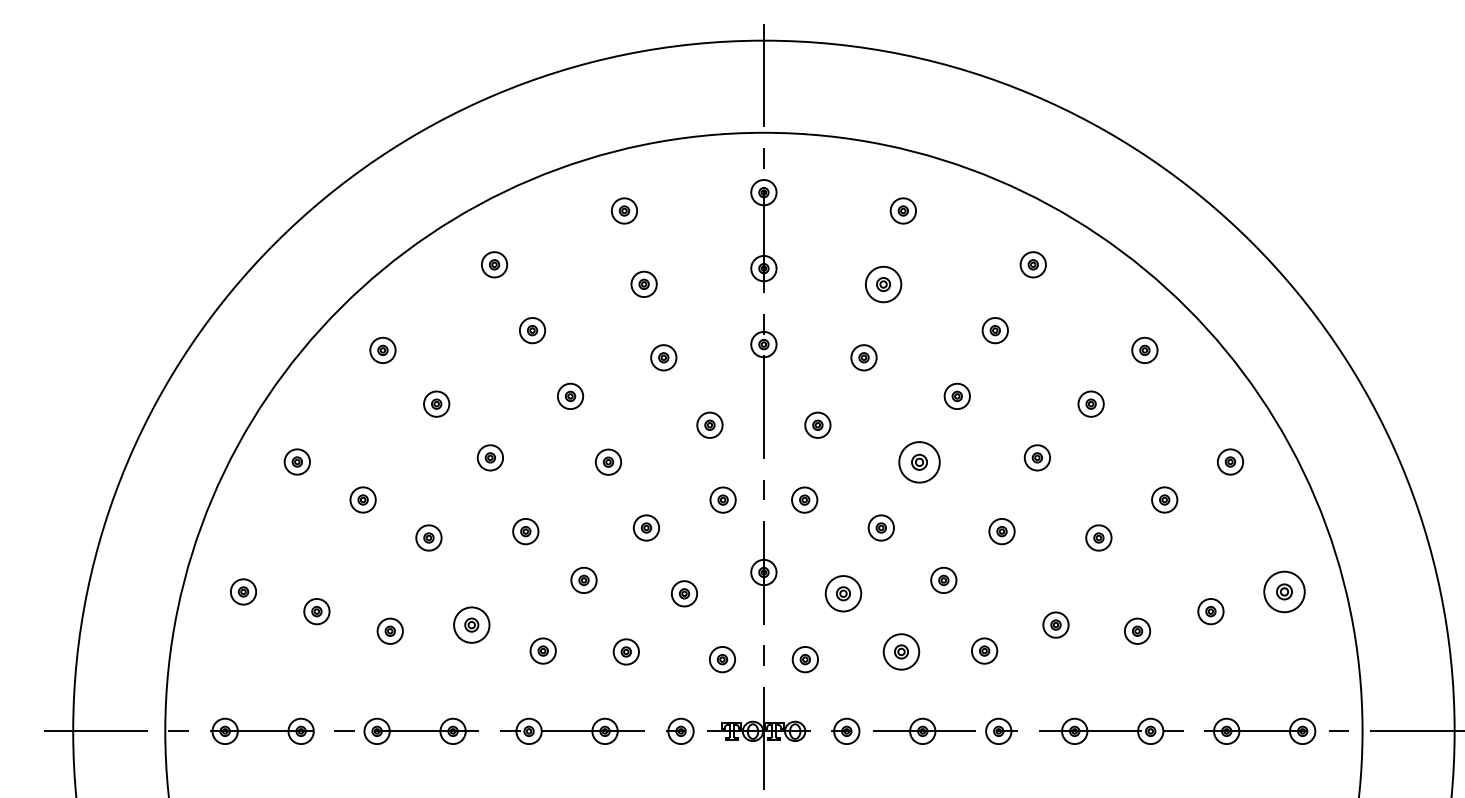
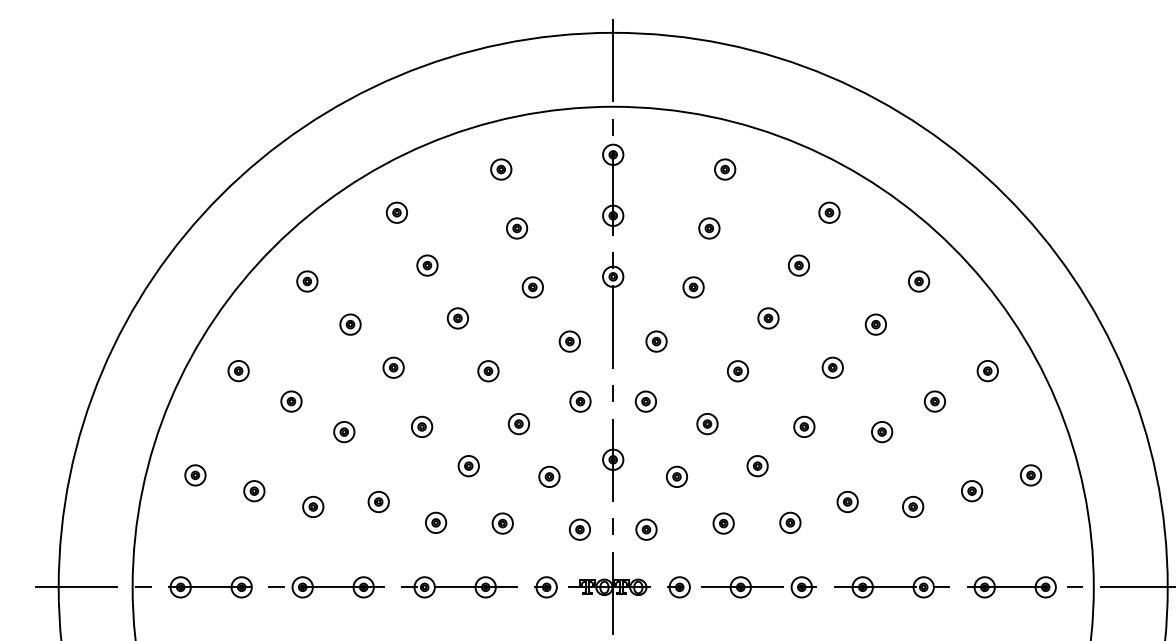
part: (883, 283) -> (709, 227), size x0.71
part: (918, 461) -> (737, 370), size x0.62
part: (1283, 591) -> (1030, 475), size x0.62
part: (842, 593) -> (676, 476), size x0.71
part: (471, 624) -> (378, 501), size x0.71
part: (901, 651) -> (723, 523), size x0.71

